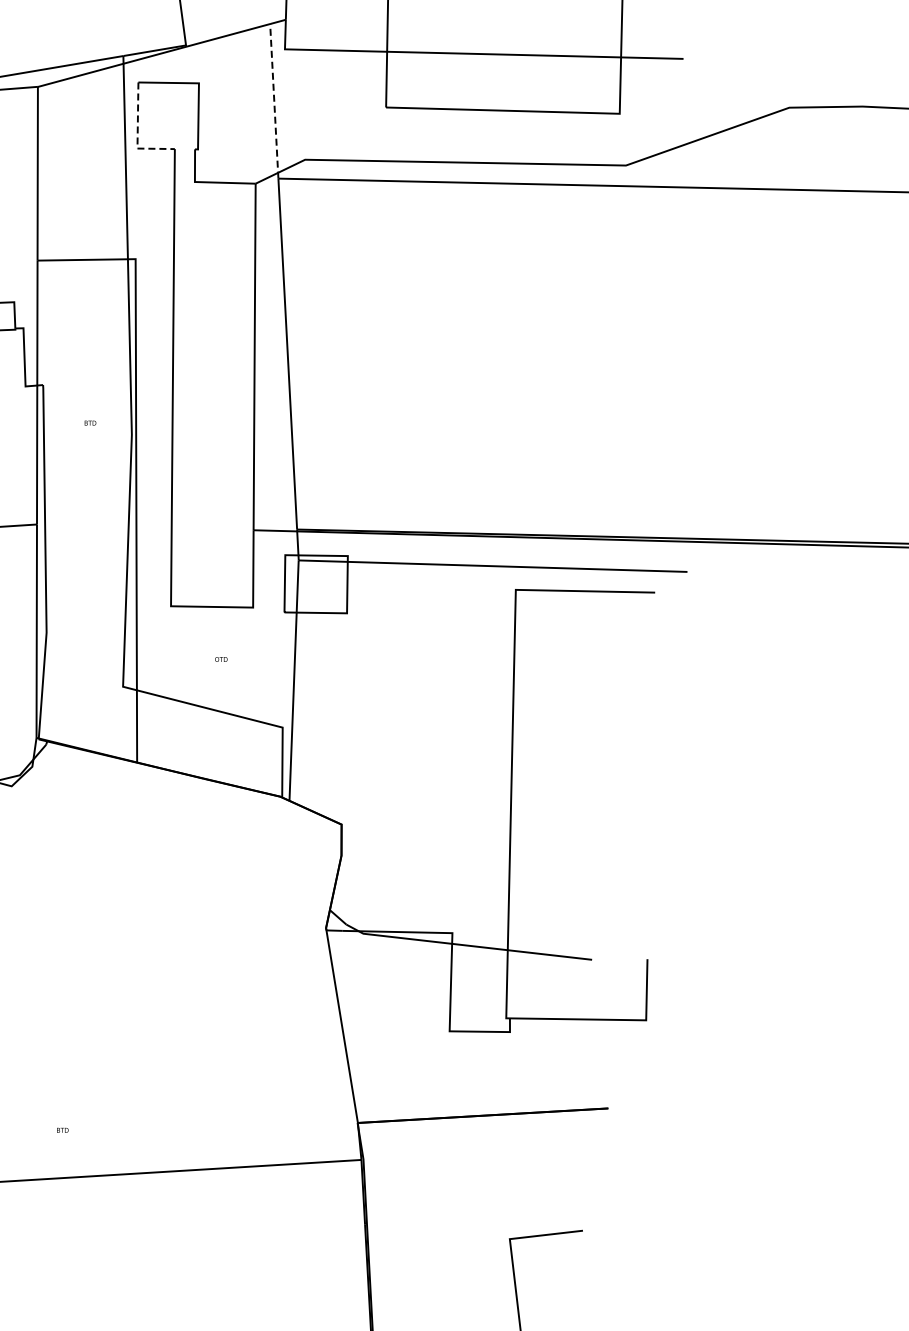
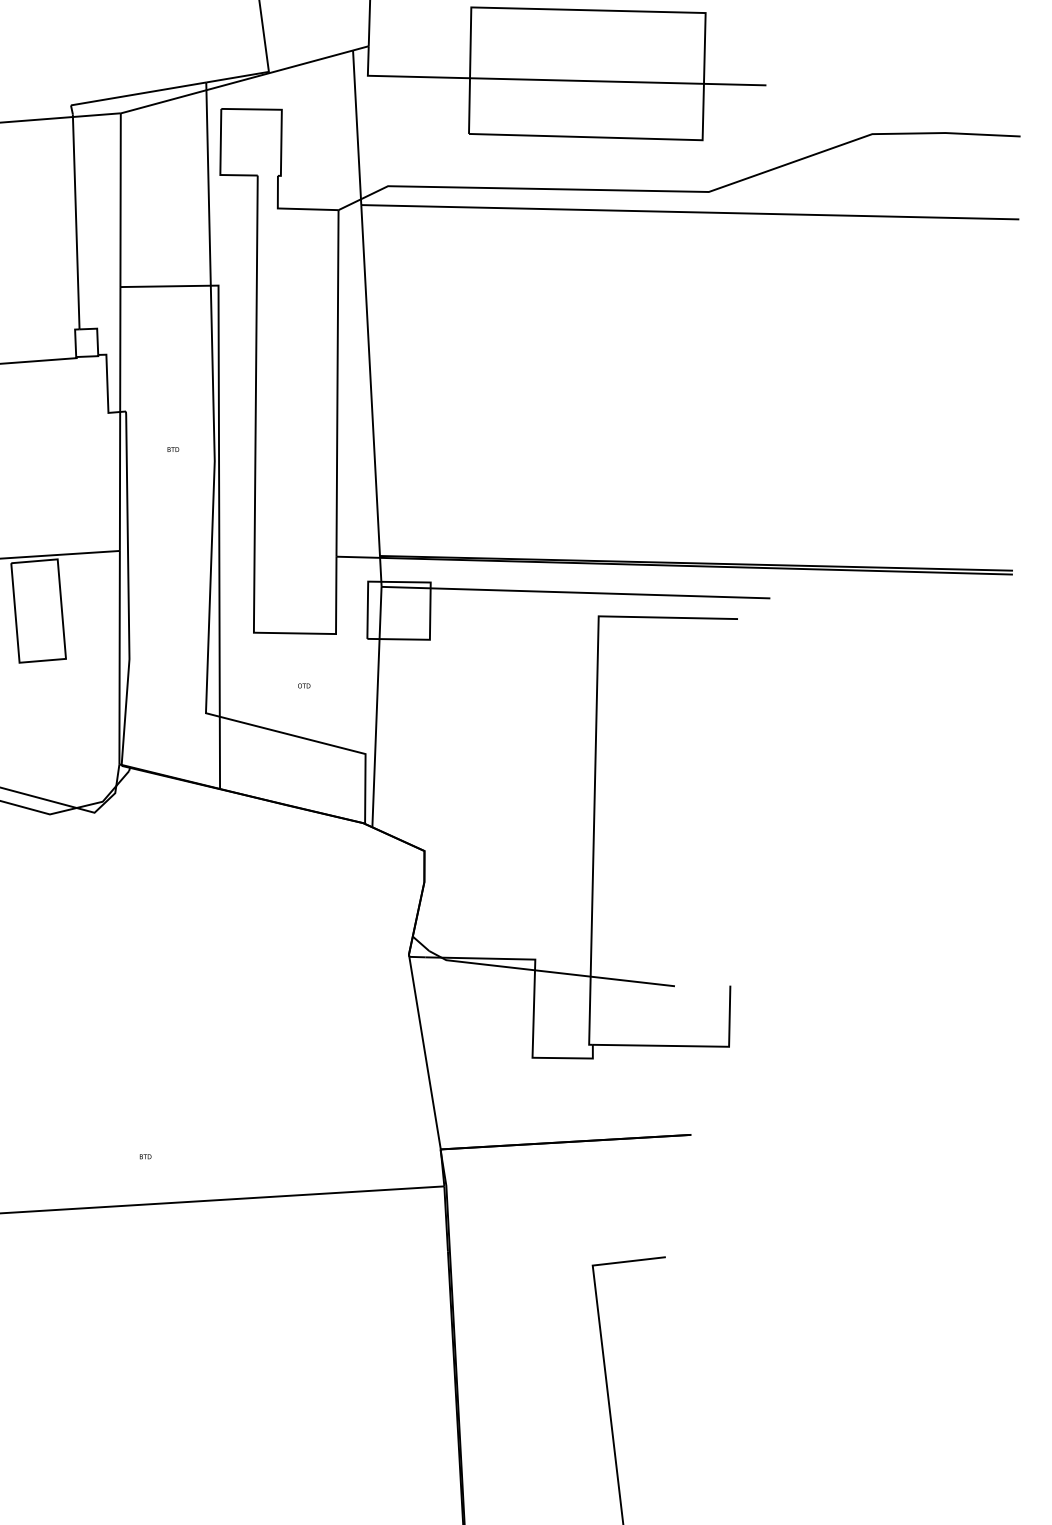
line: (274, 101) -> (357, 127), dashed -> solid
line: (137, 135) -> (220, 161), dashed -> solid

